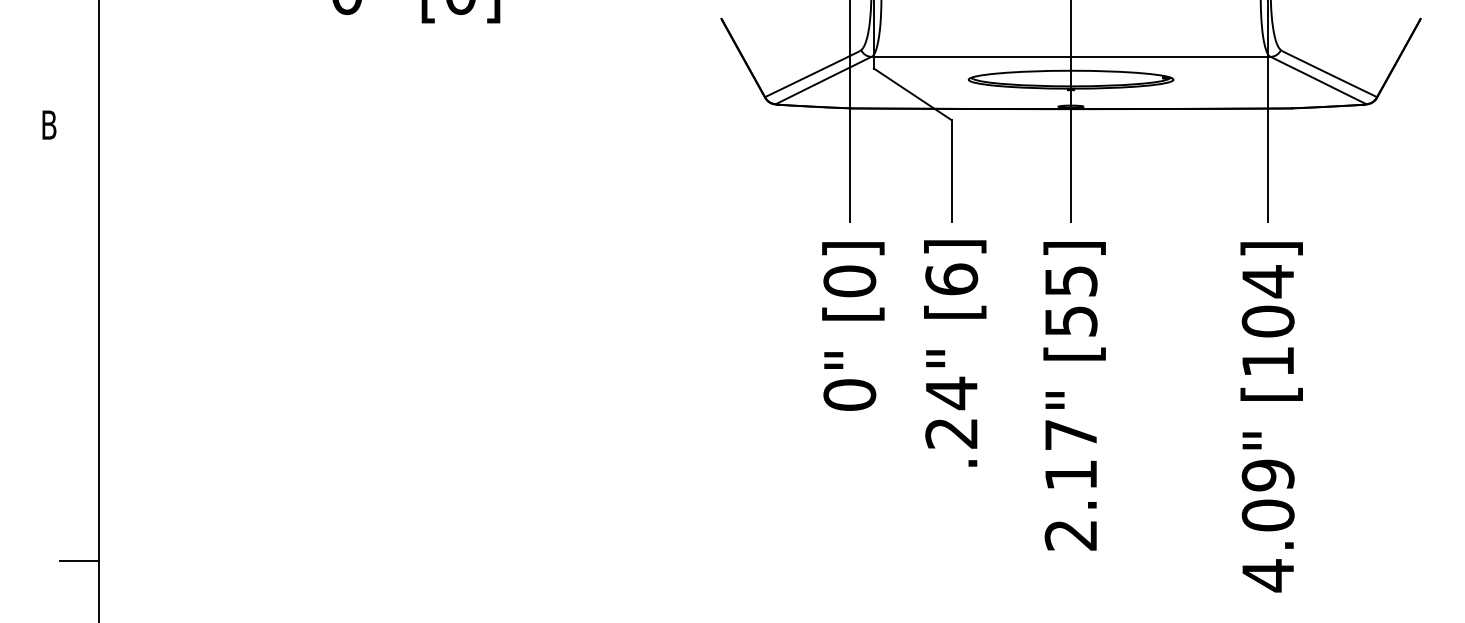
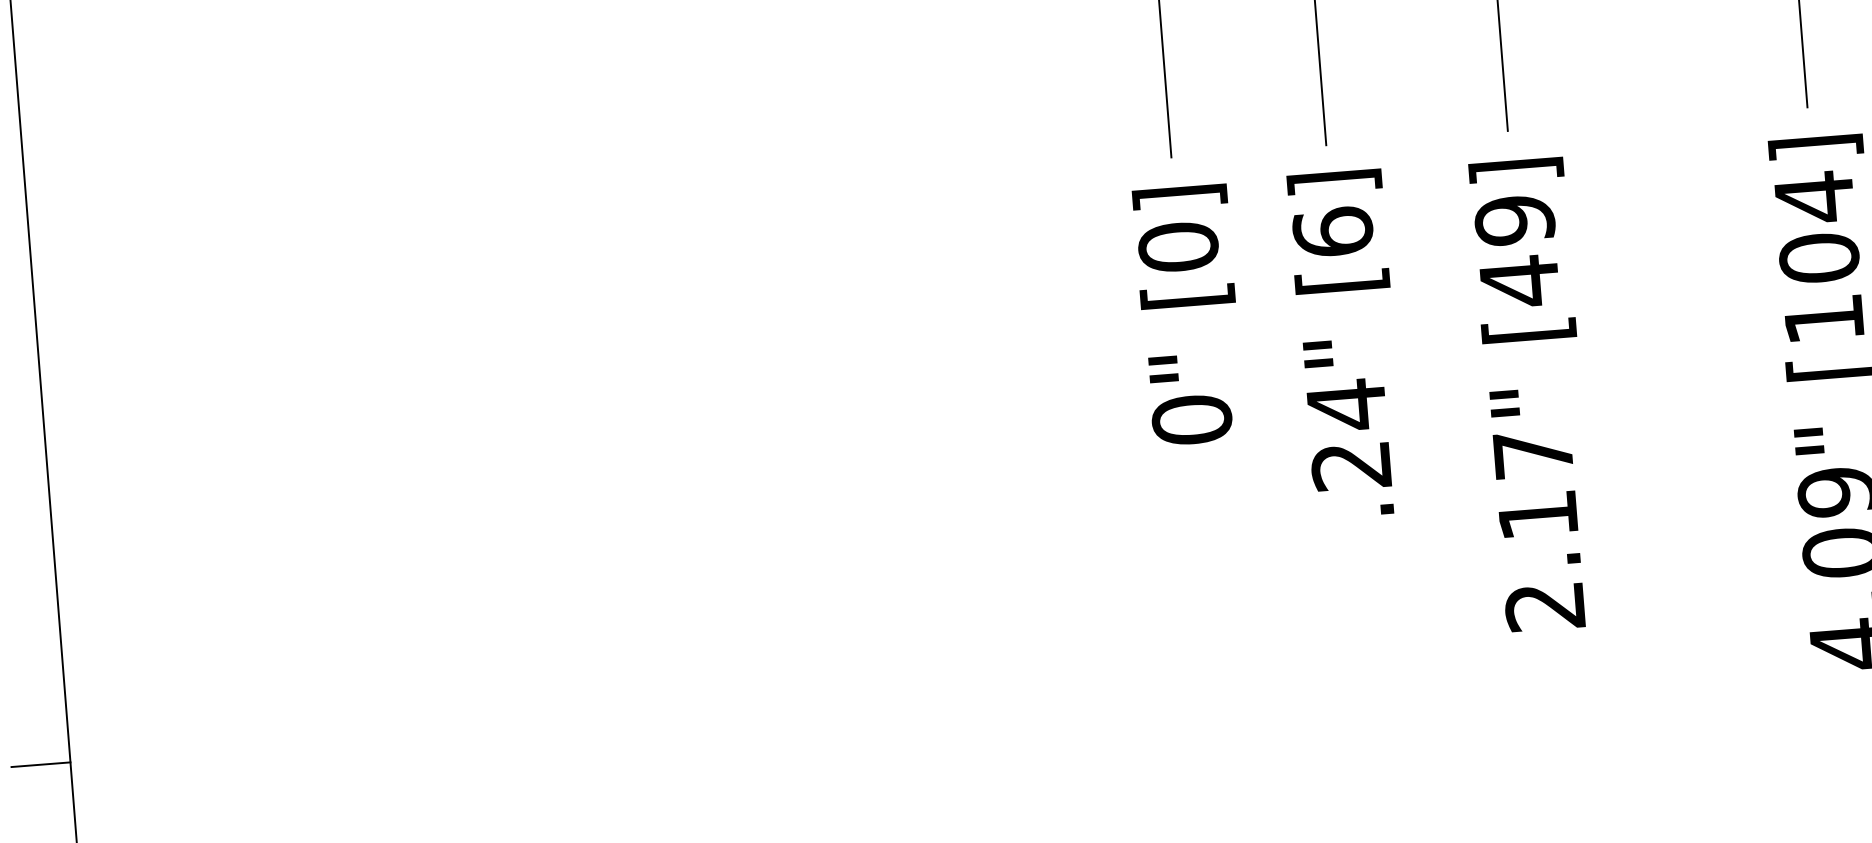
text: (1070, 301) -> (1516, 251), [55] -> [49]

